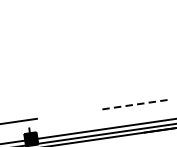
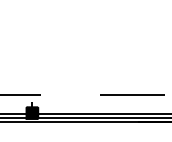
line: (132, 104) -> (131, 94), dashed -> solid

